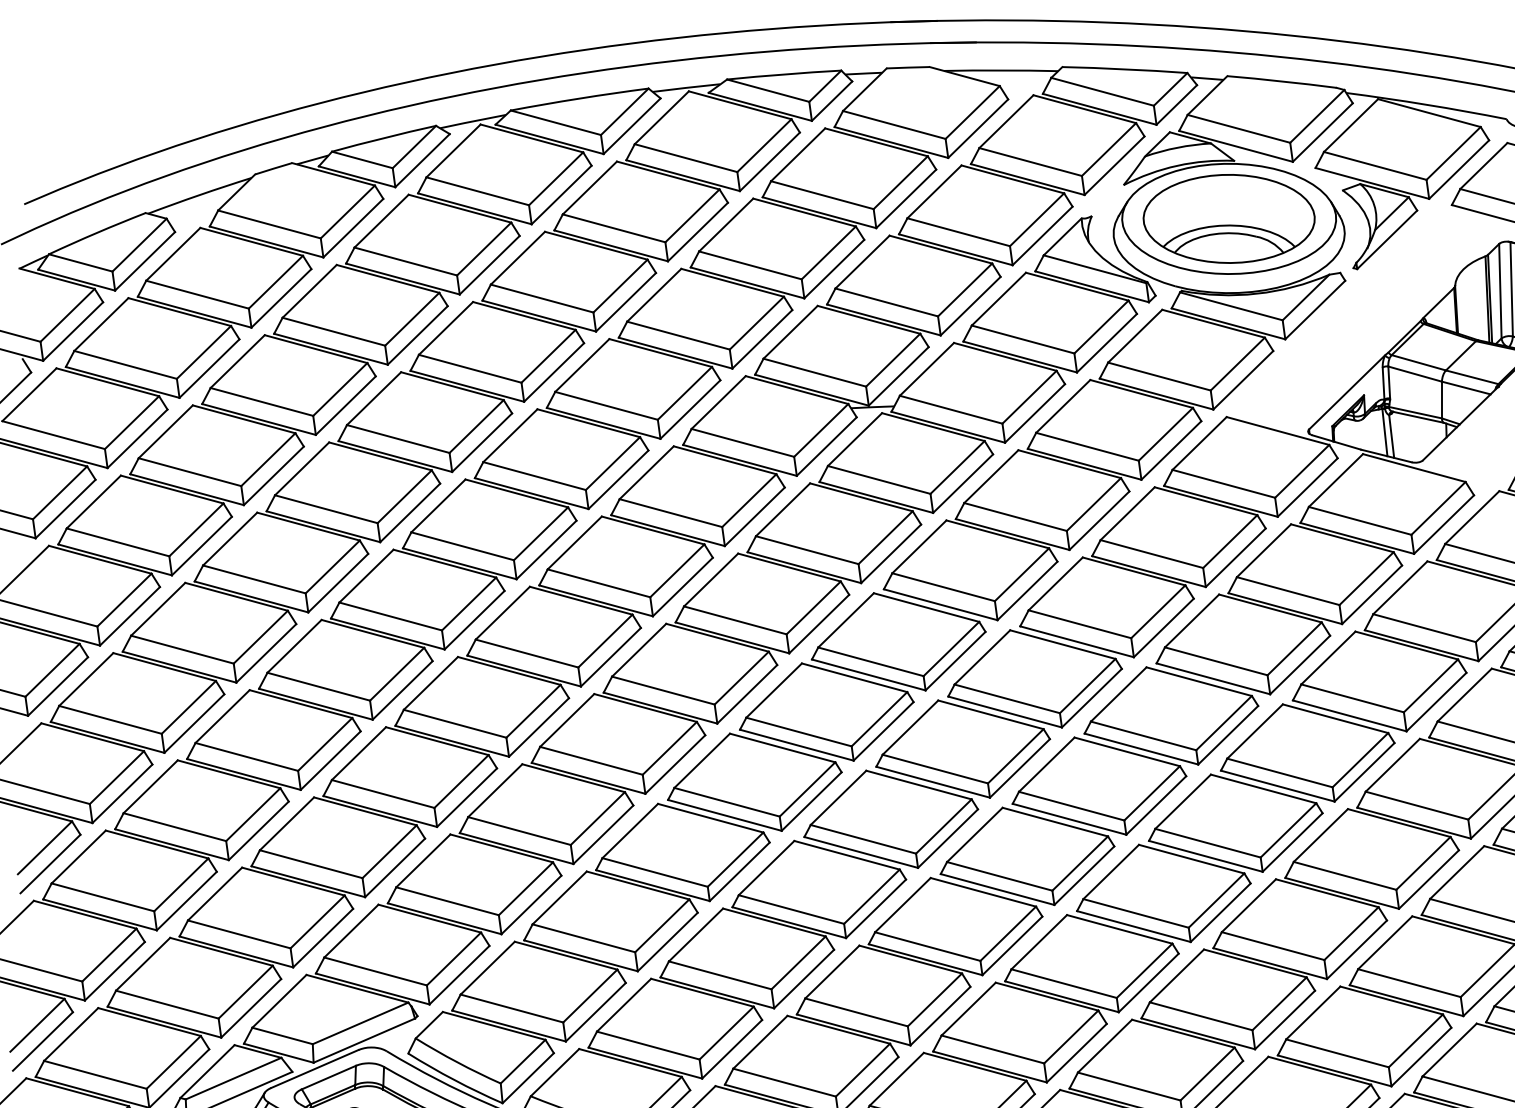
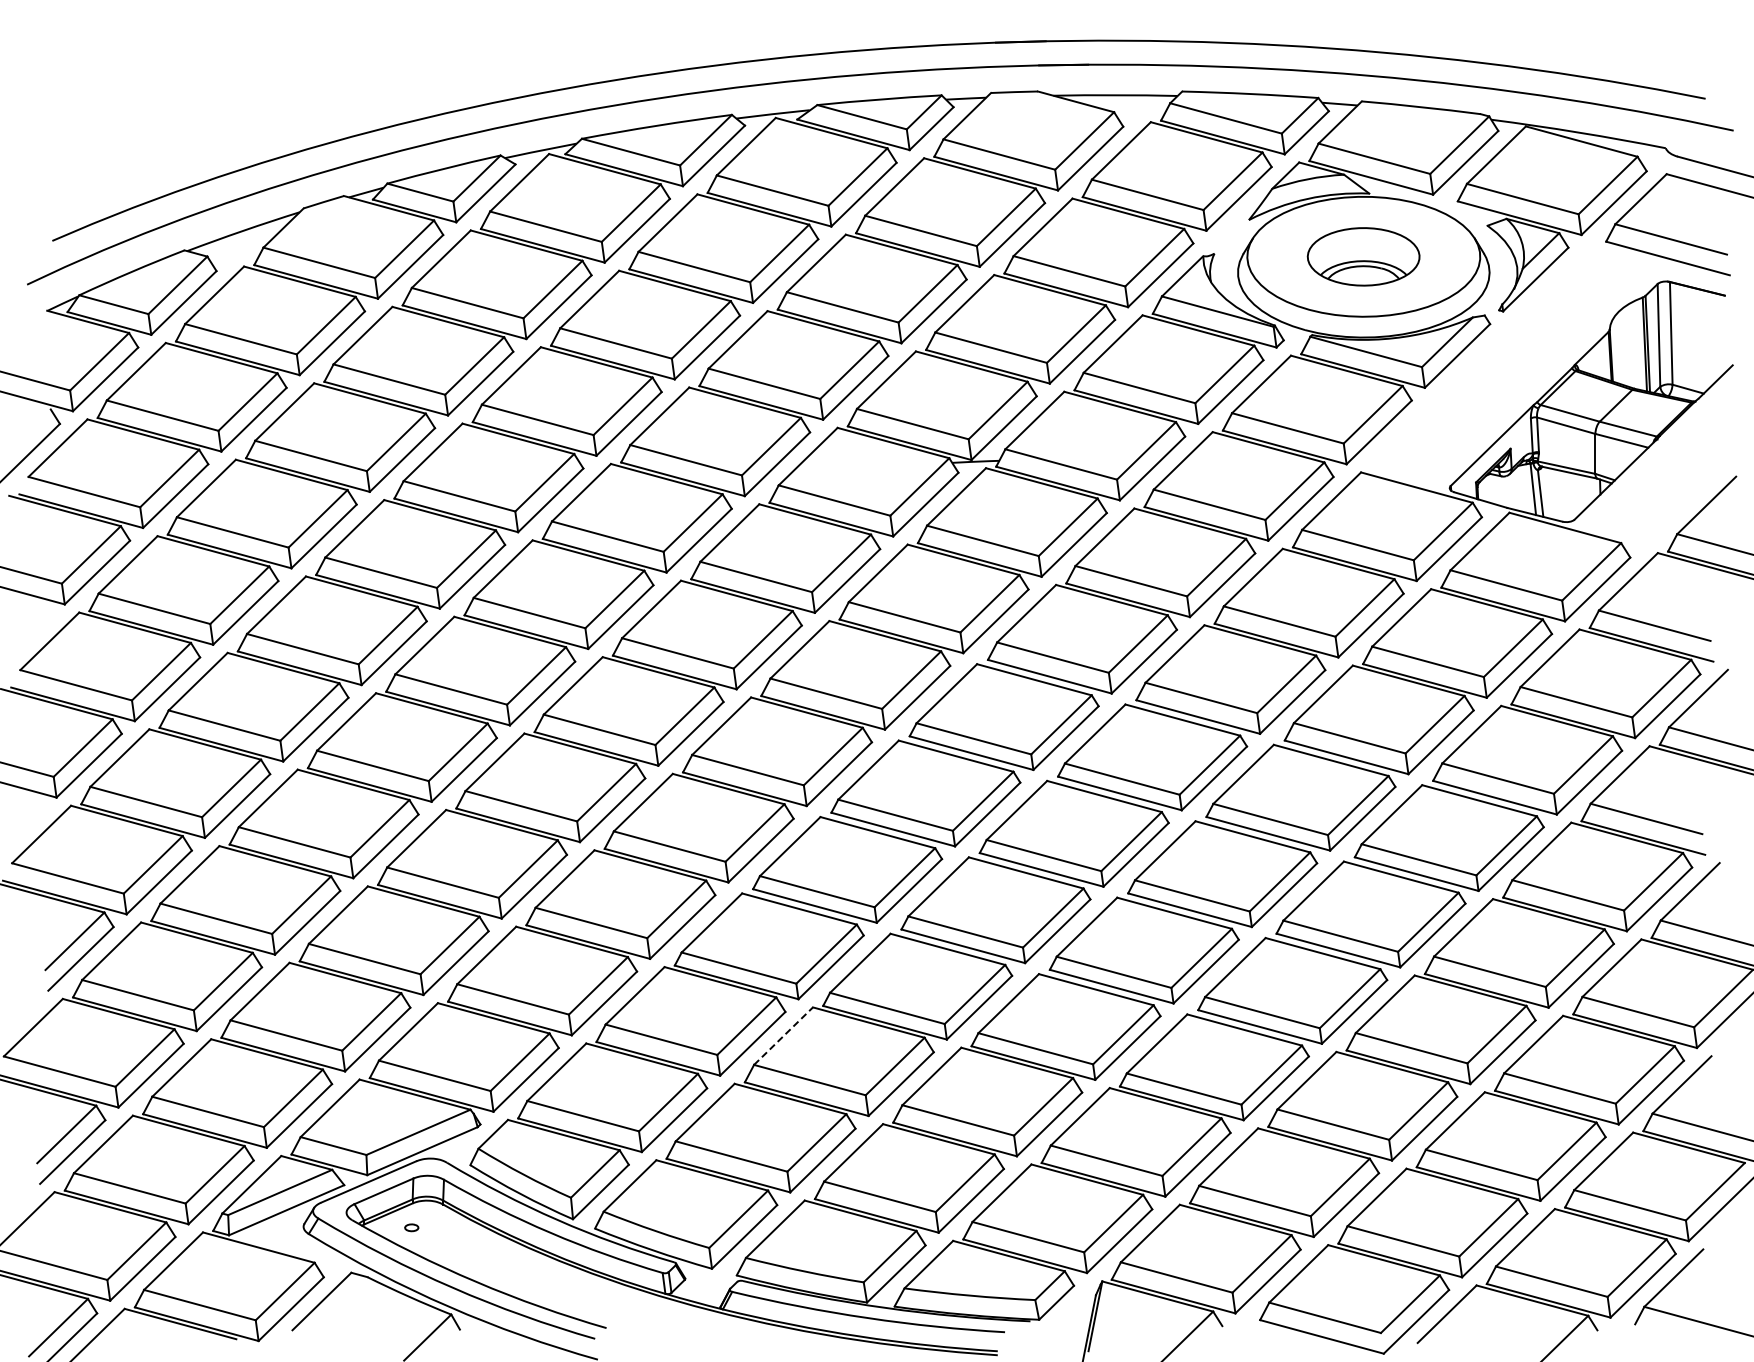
part: (1228, 218) -> (1363, 256), size x0.6
line: (695, 934) -> (783, 1035), solid -> dashed

